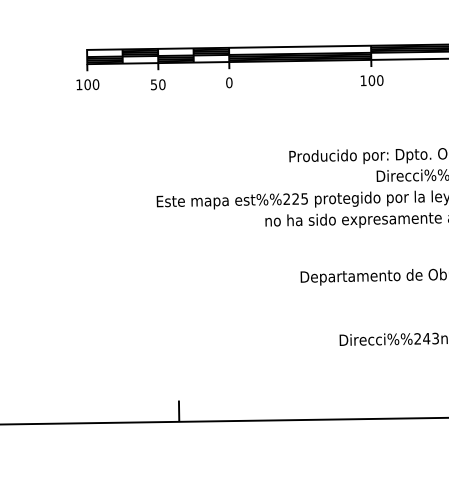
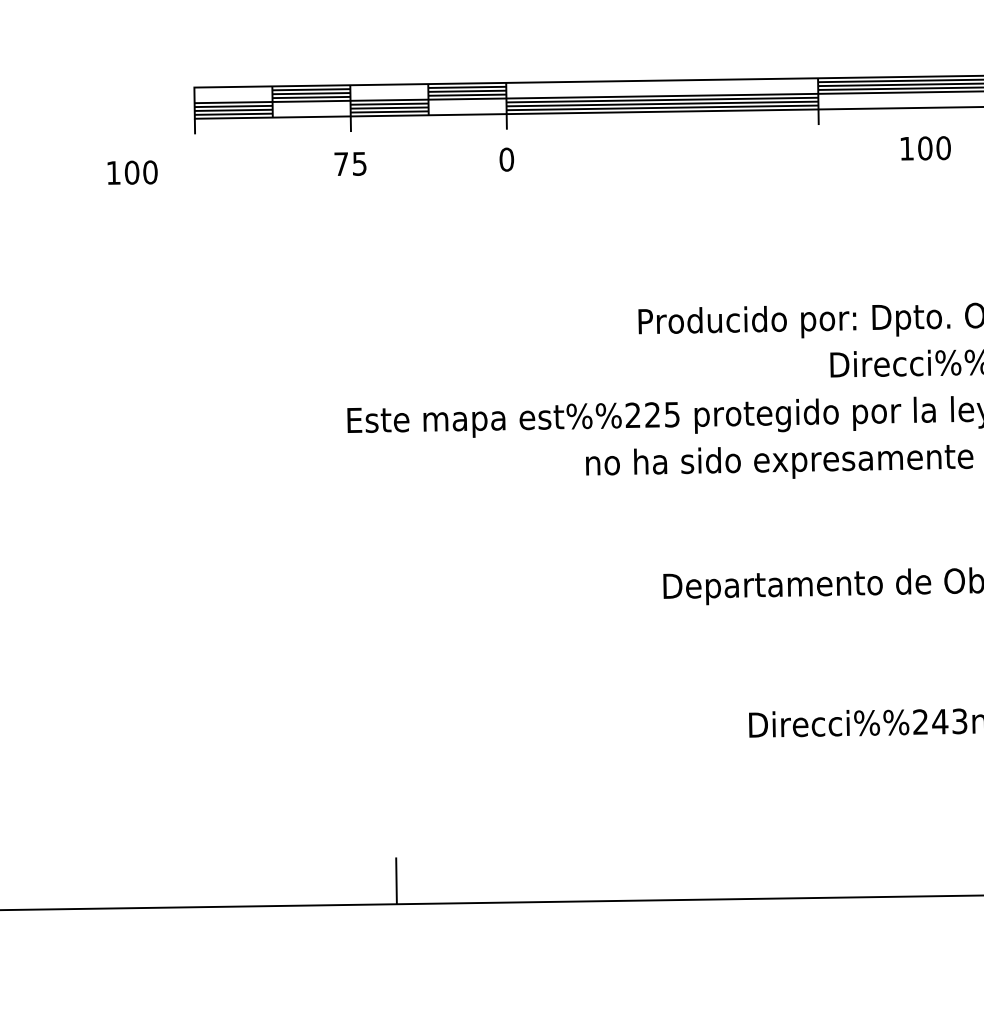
text: (371, 80) -> (924, 148), moved
text: (87, 84) -> (131, 172), moved
text: (157, 84) -> (349, 163), 50 -> 75

